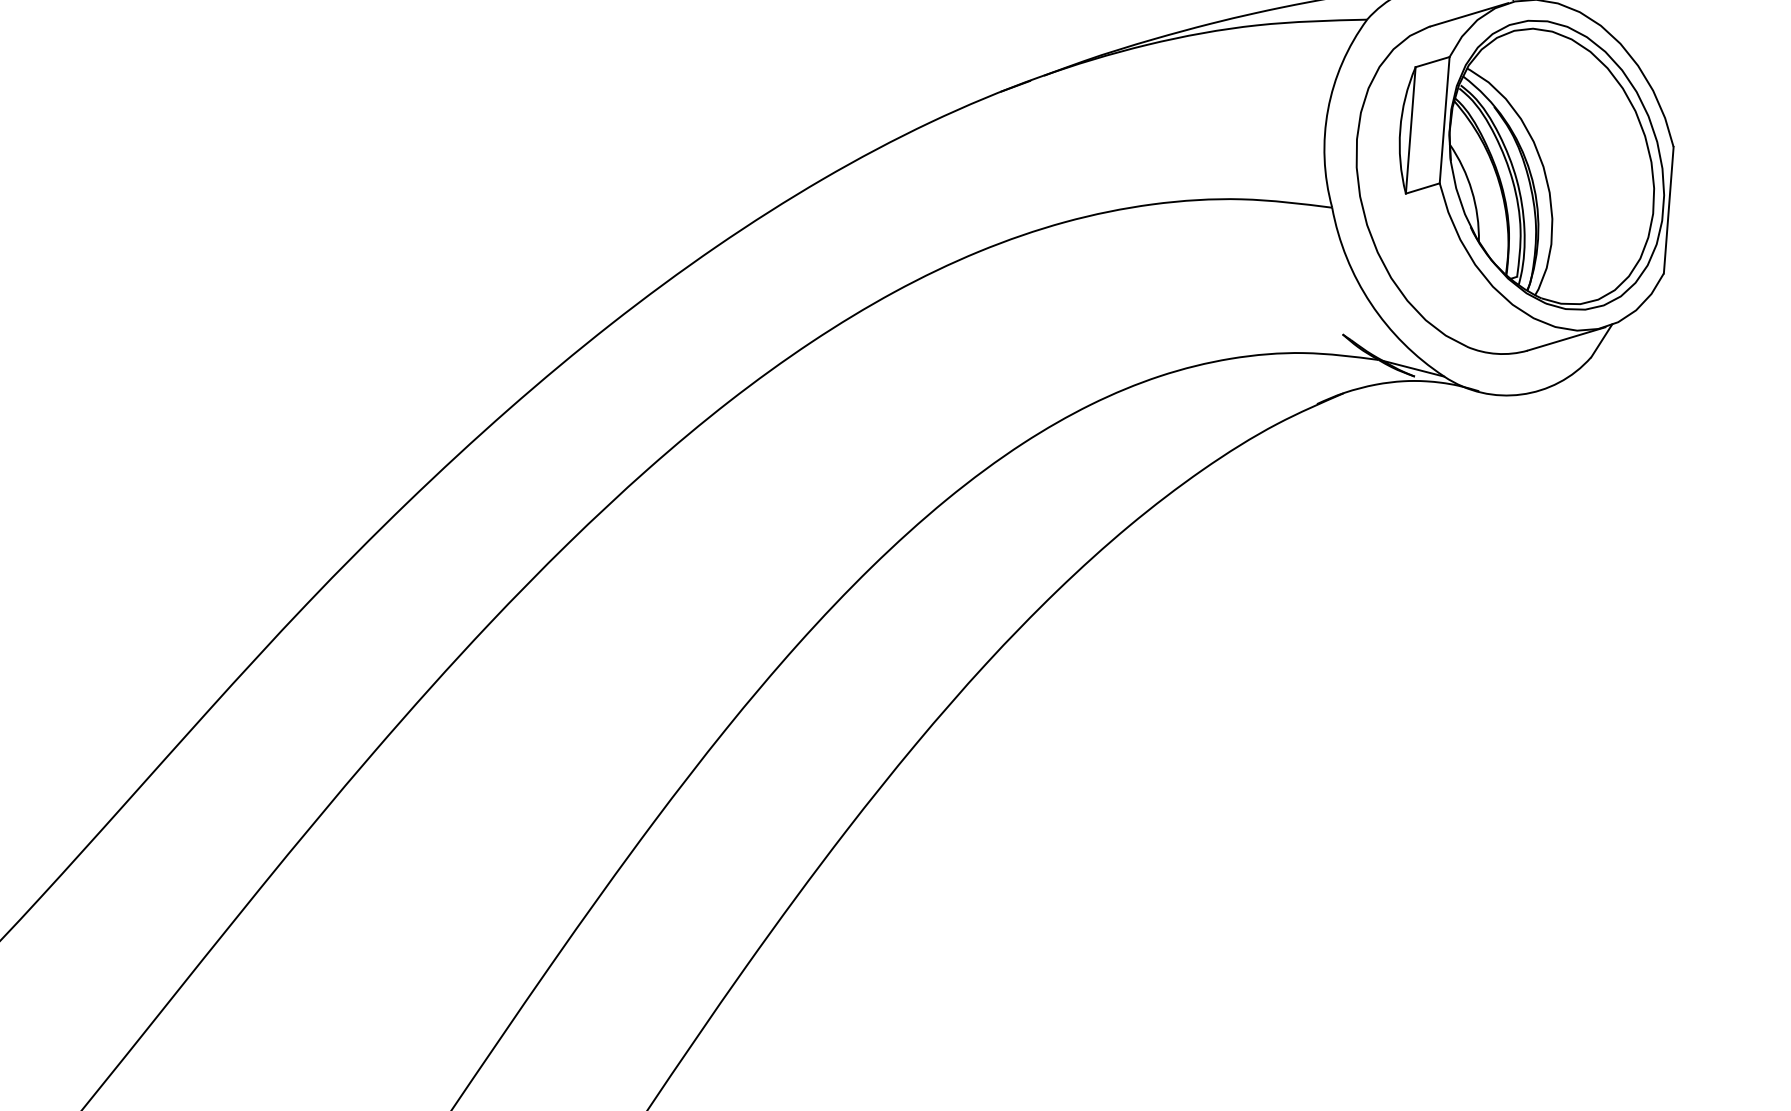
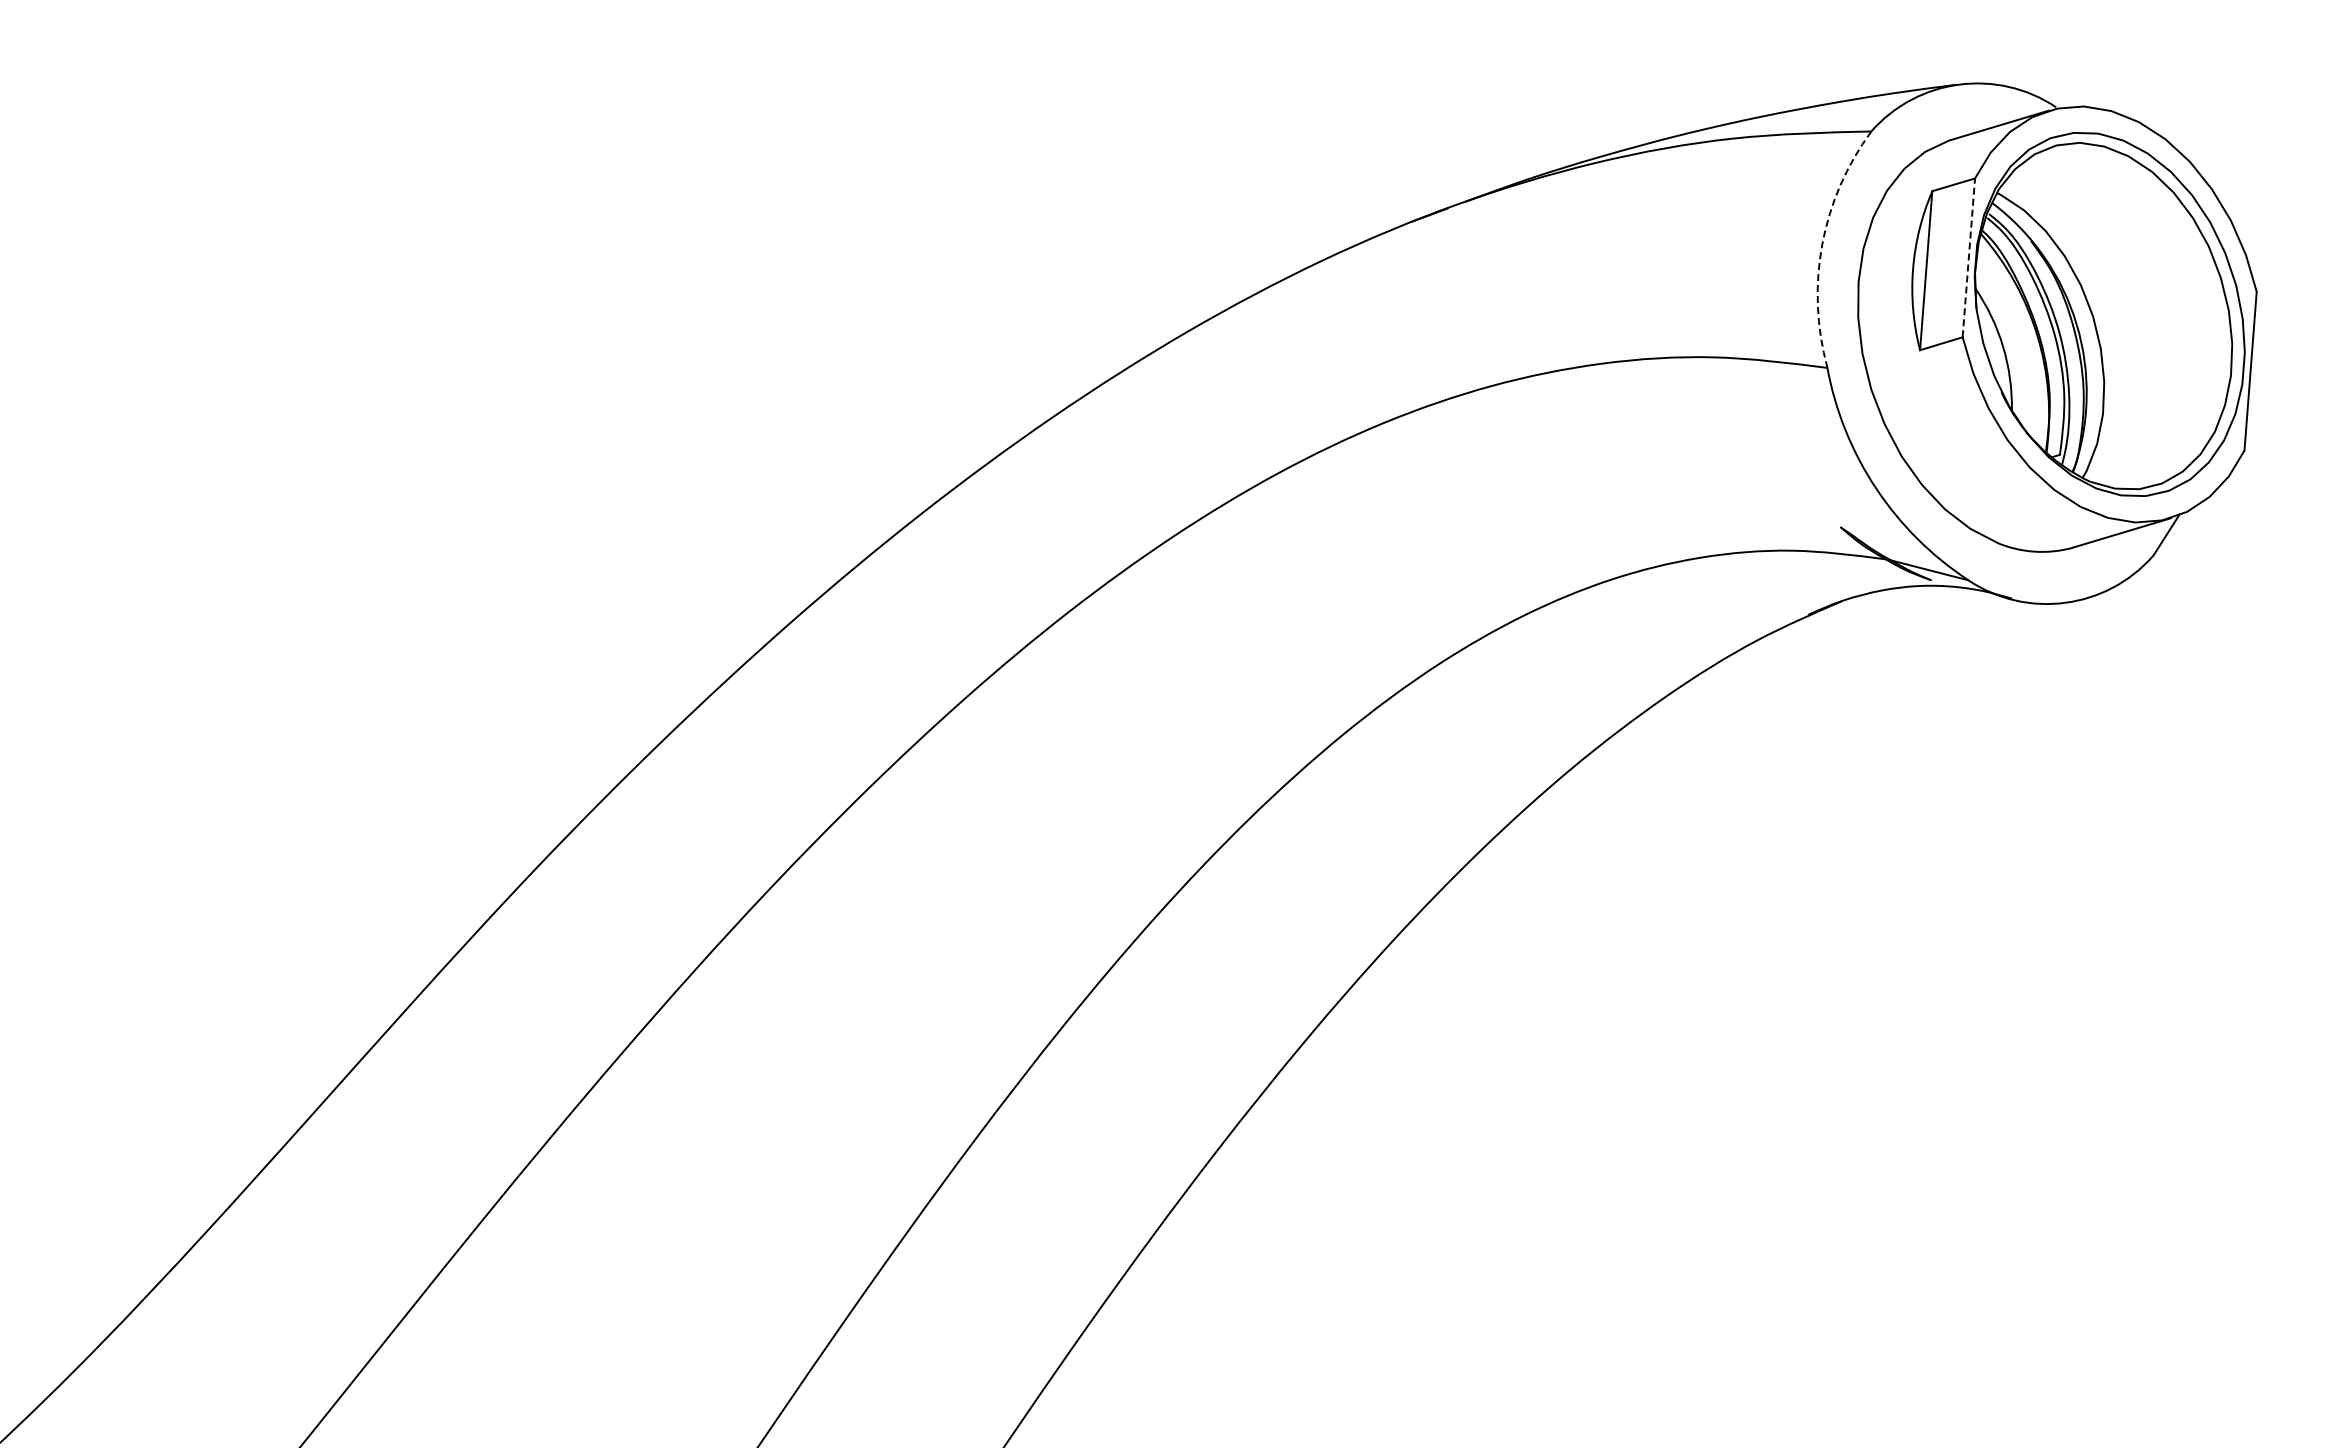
arc: (1328, 109) -> (1822, 244), solid -> dashed
line: (1444, 119) -> (1968, 257), solid -> dashed

